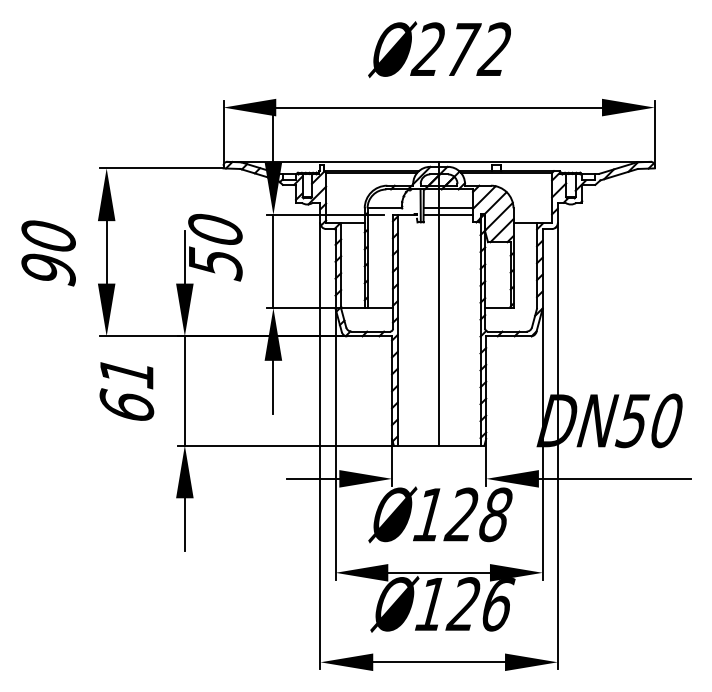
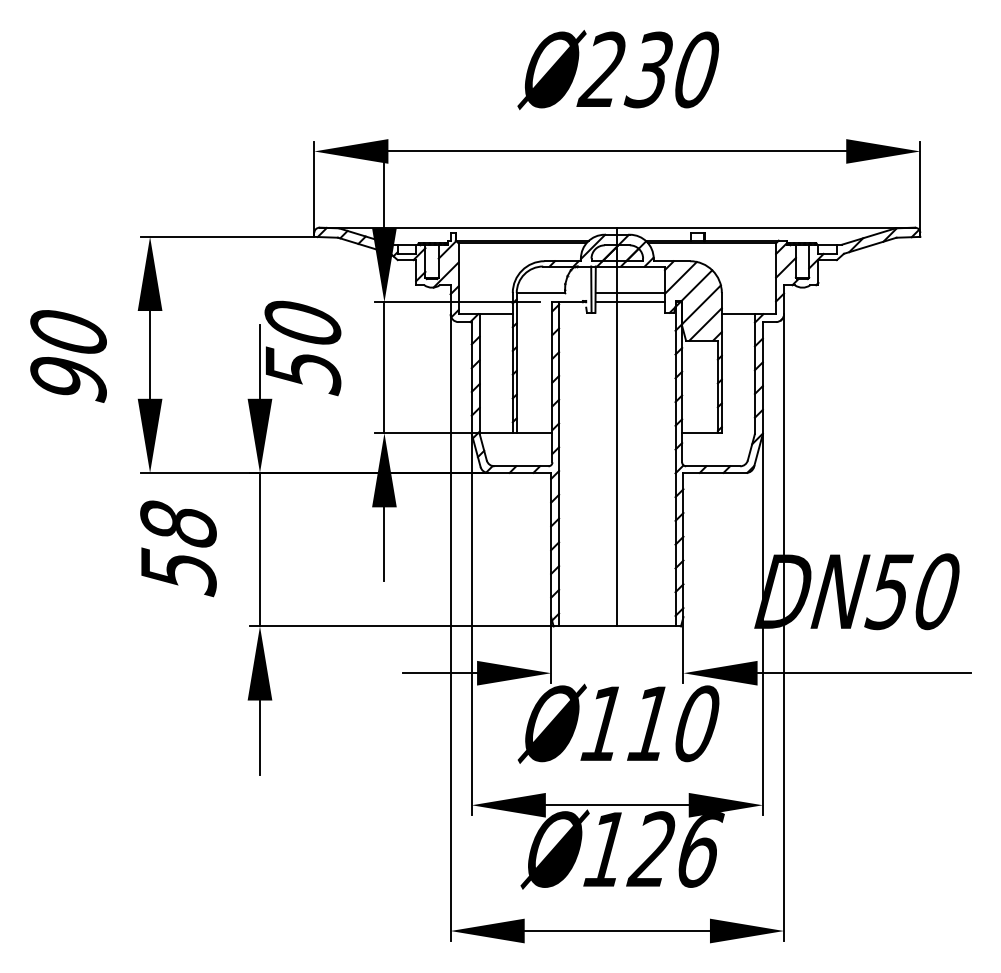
text: (477, 49) -> (671, 69), Ø272 -> Ø230
text: (126, 390) -> (177, 549), 61 -> 58
text: (477, 514) -> (671, 723), 128 -> 110

